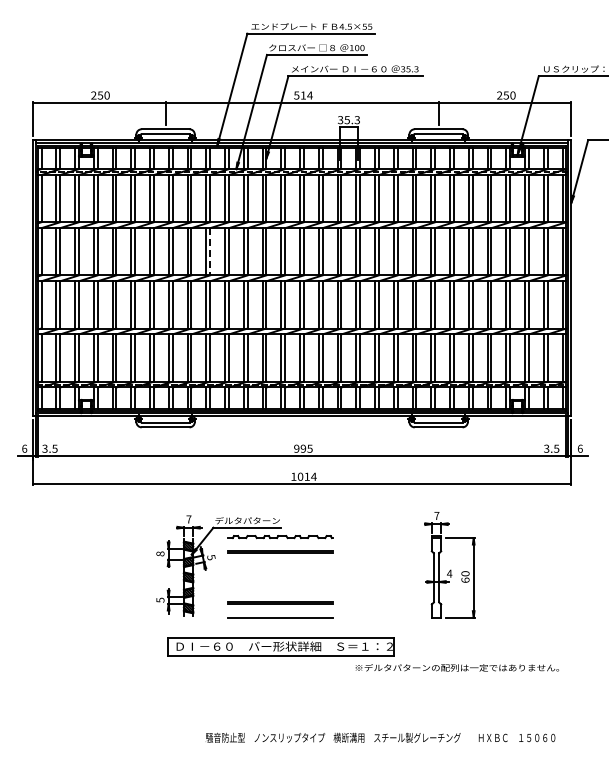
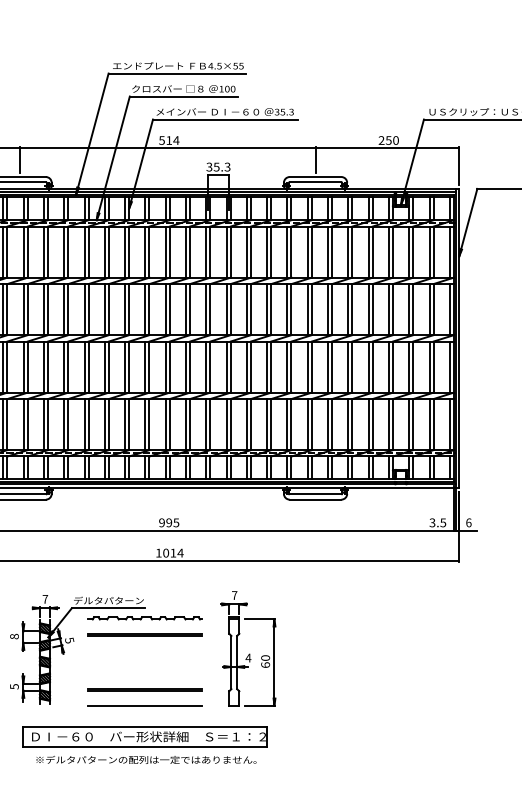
line: (210, 251) -> (68, 309), dashed -> solid
part: (449, 565) -> (248, 649), moved
text: (456, 667) -> (145, 759), moved

